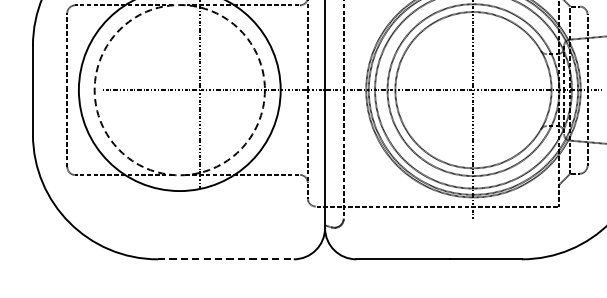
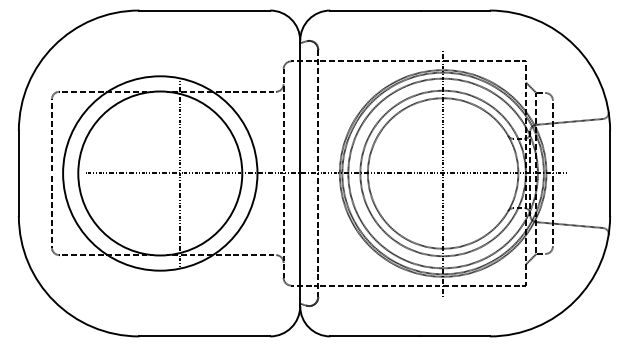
circle: (180, 90) -> (160, 173), dashed -> solid
line: (226, 259) -> (205, 336), dashed -> solid

